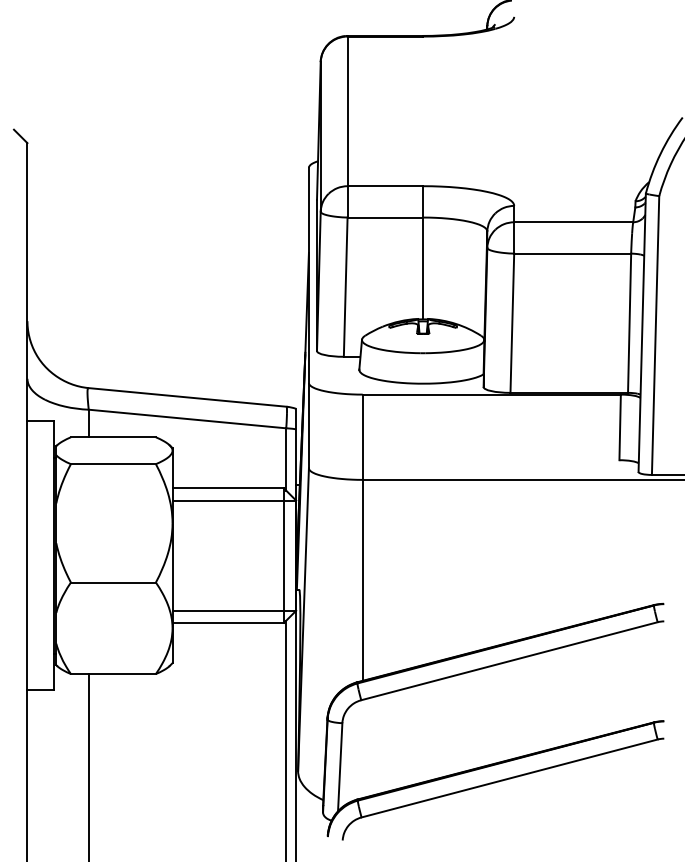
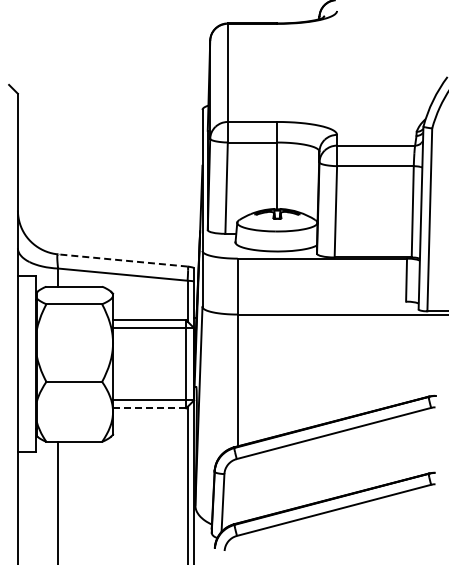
line: (186, 397) -> (122, 260), solid -> dashed
line: (228, 623) -> (149, 408), solid -> dashed

